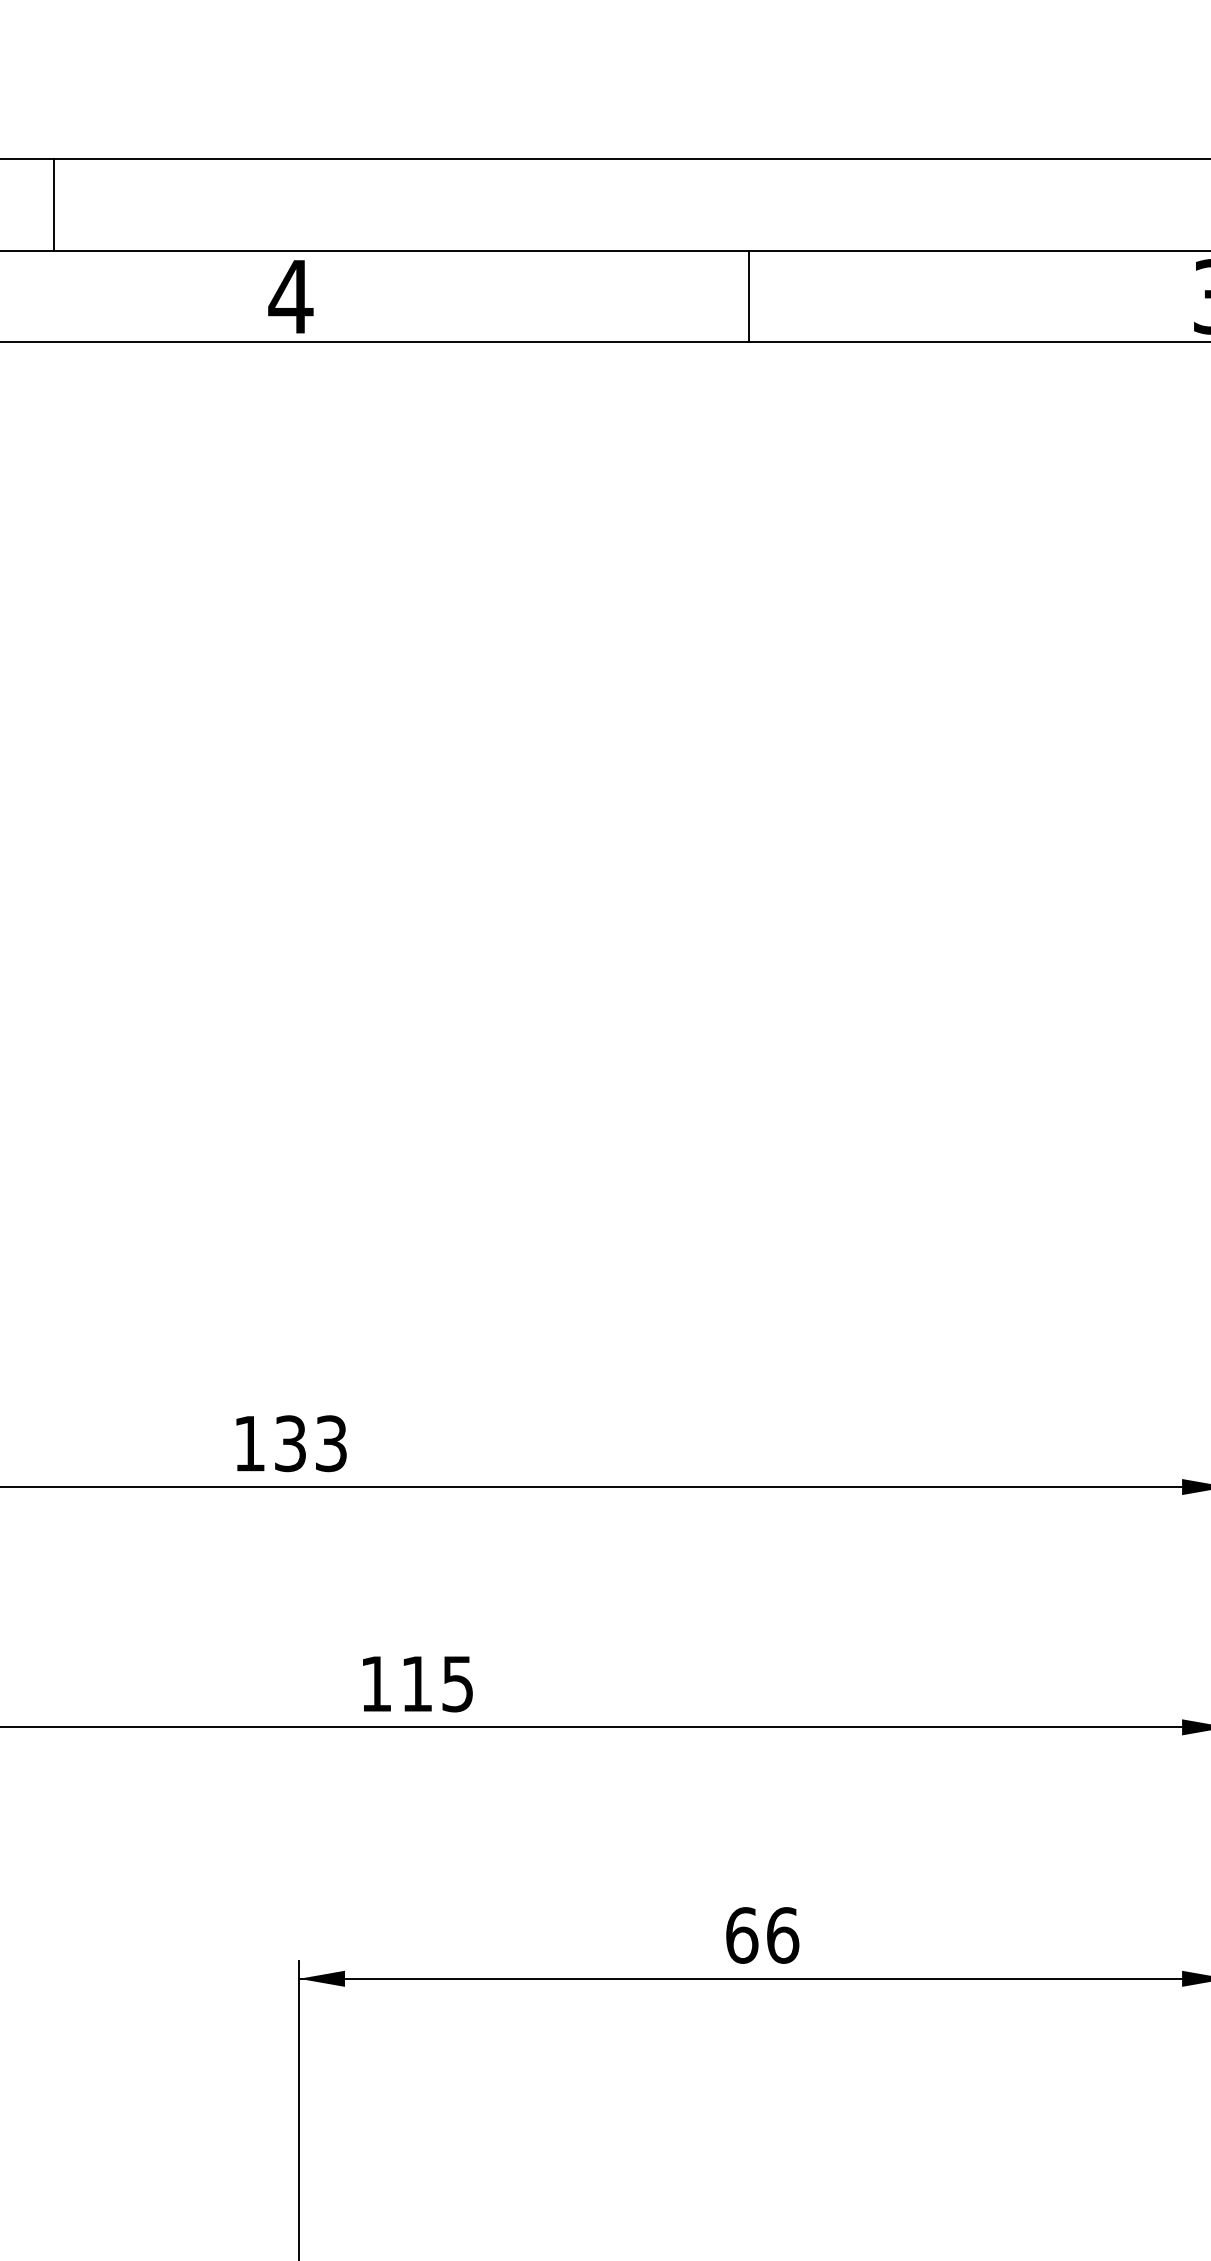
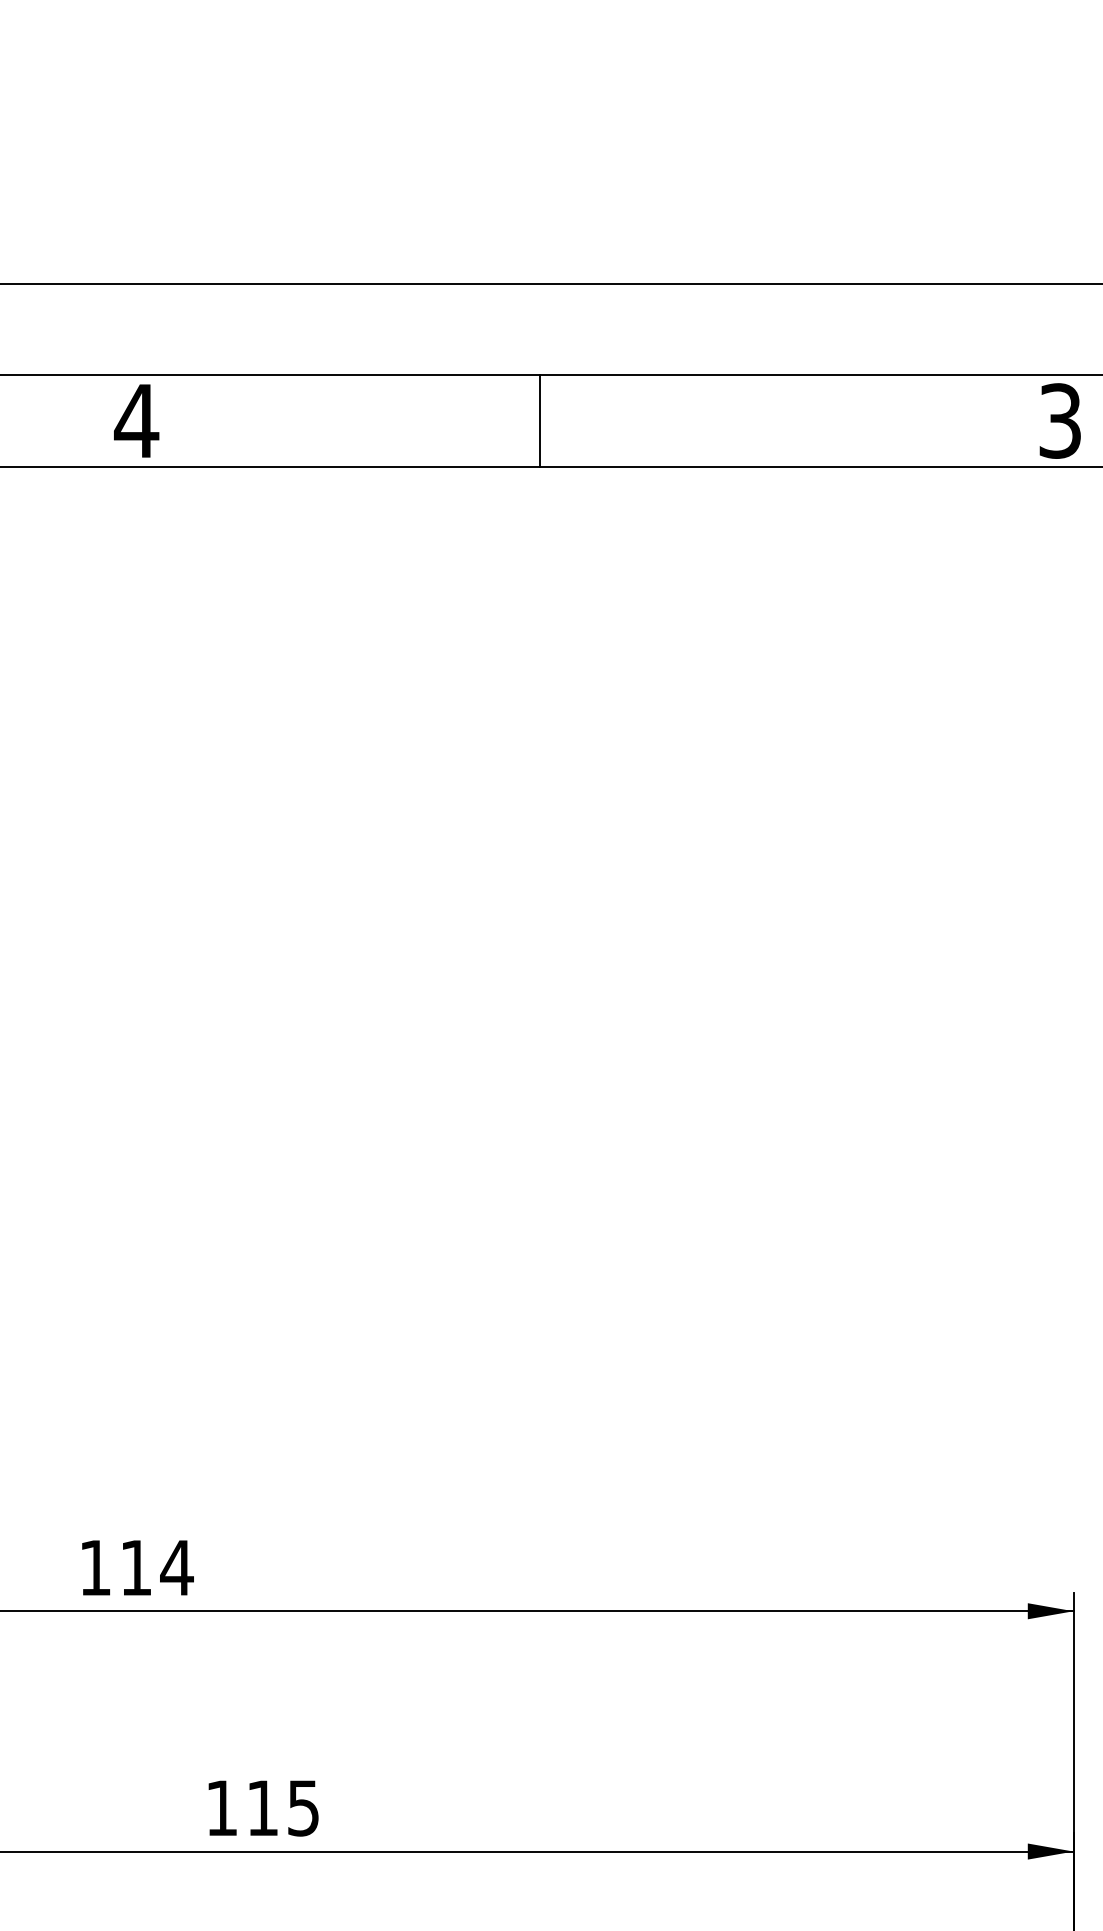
line: (748, 296) -> (540, 420), moved
text: (311, 1443) -> (157, 1567), 133 -> 114

